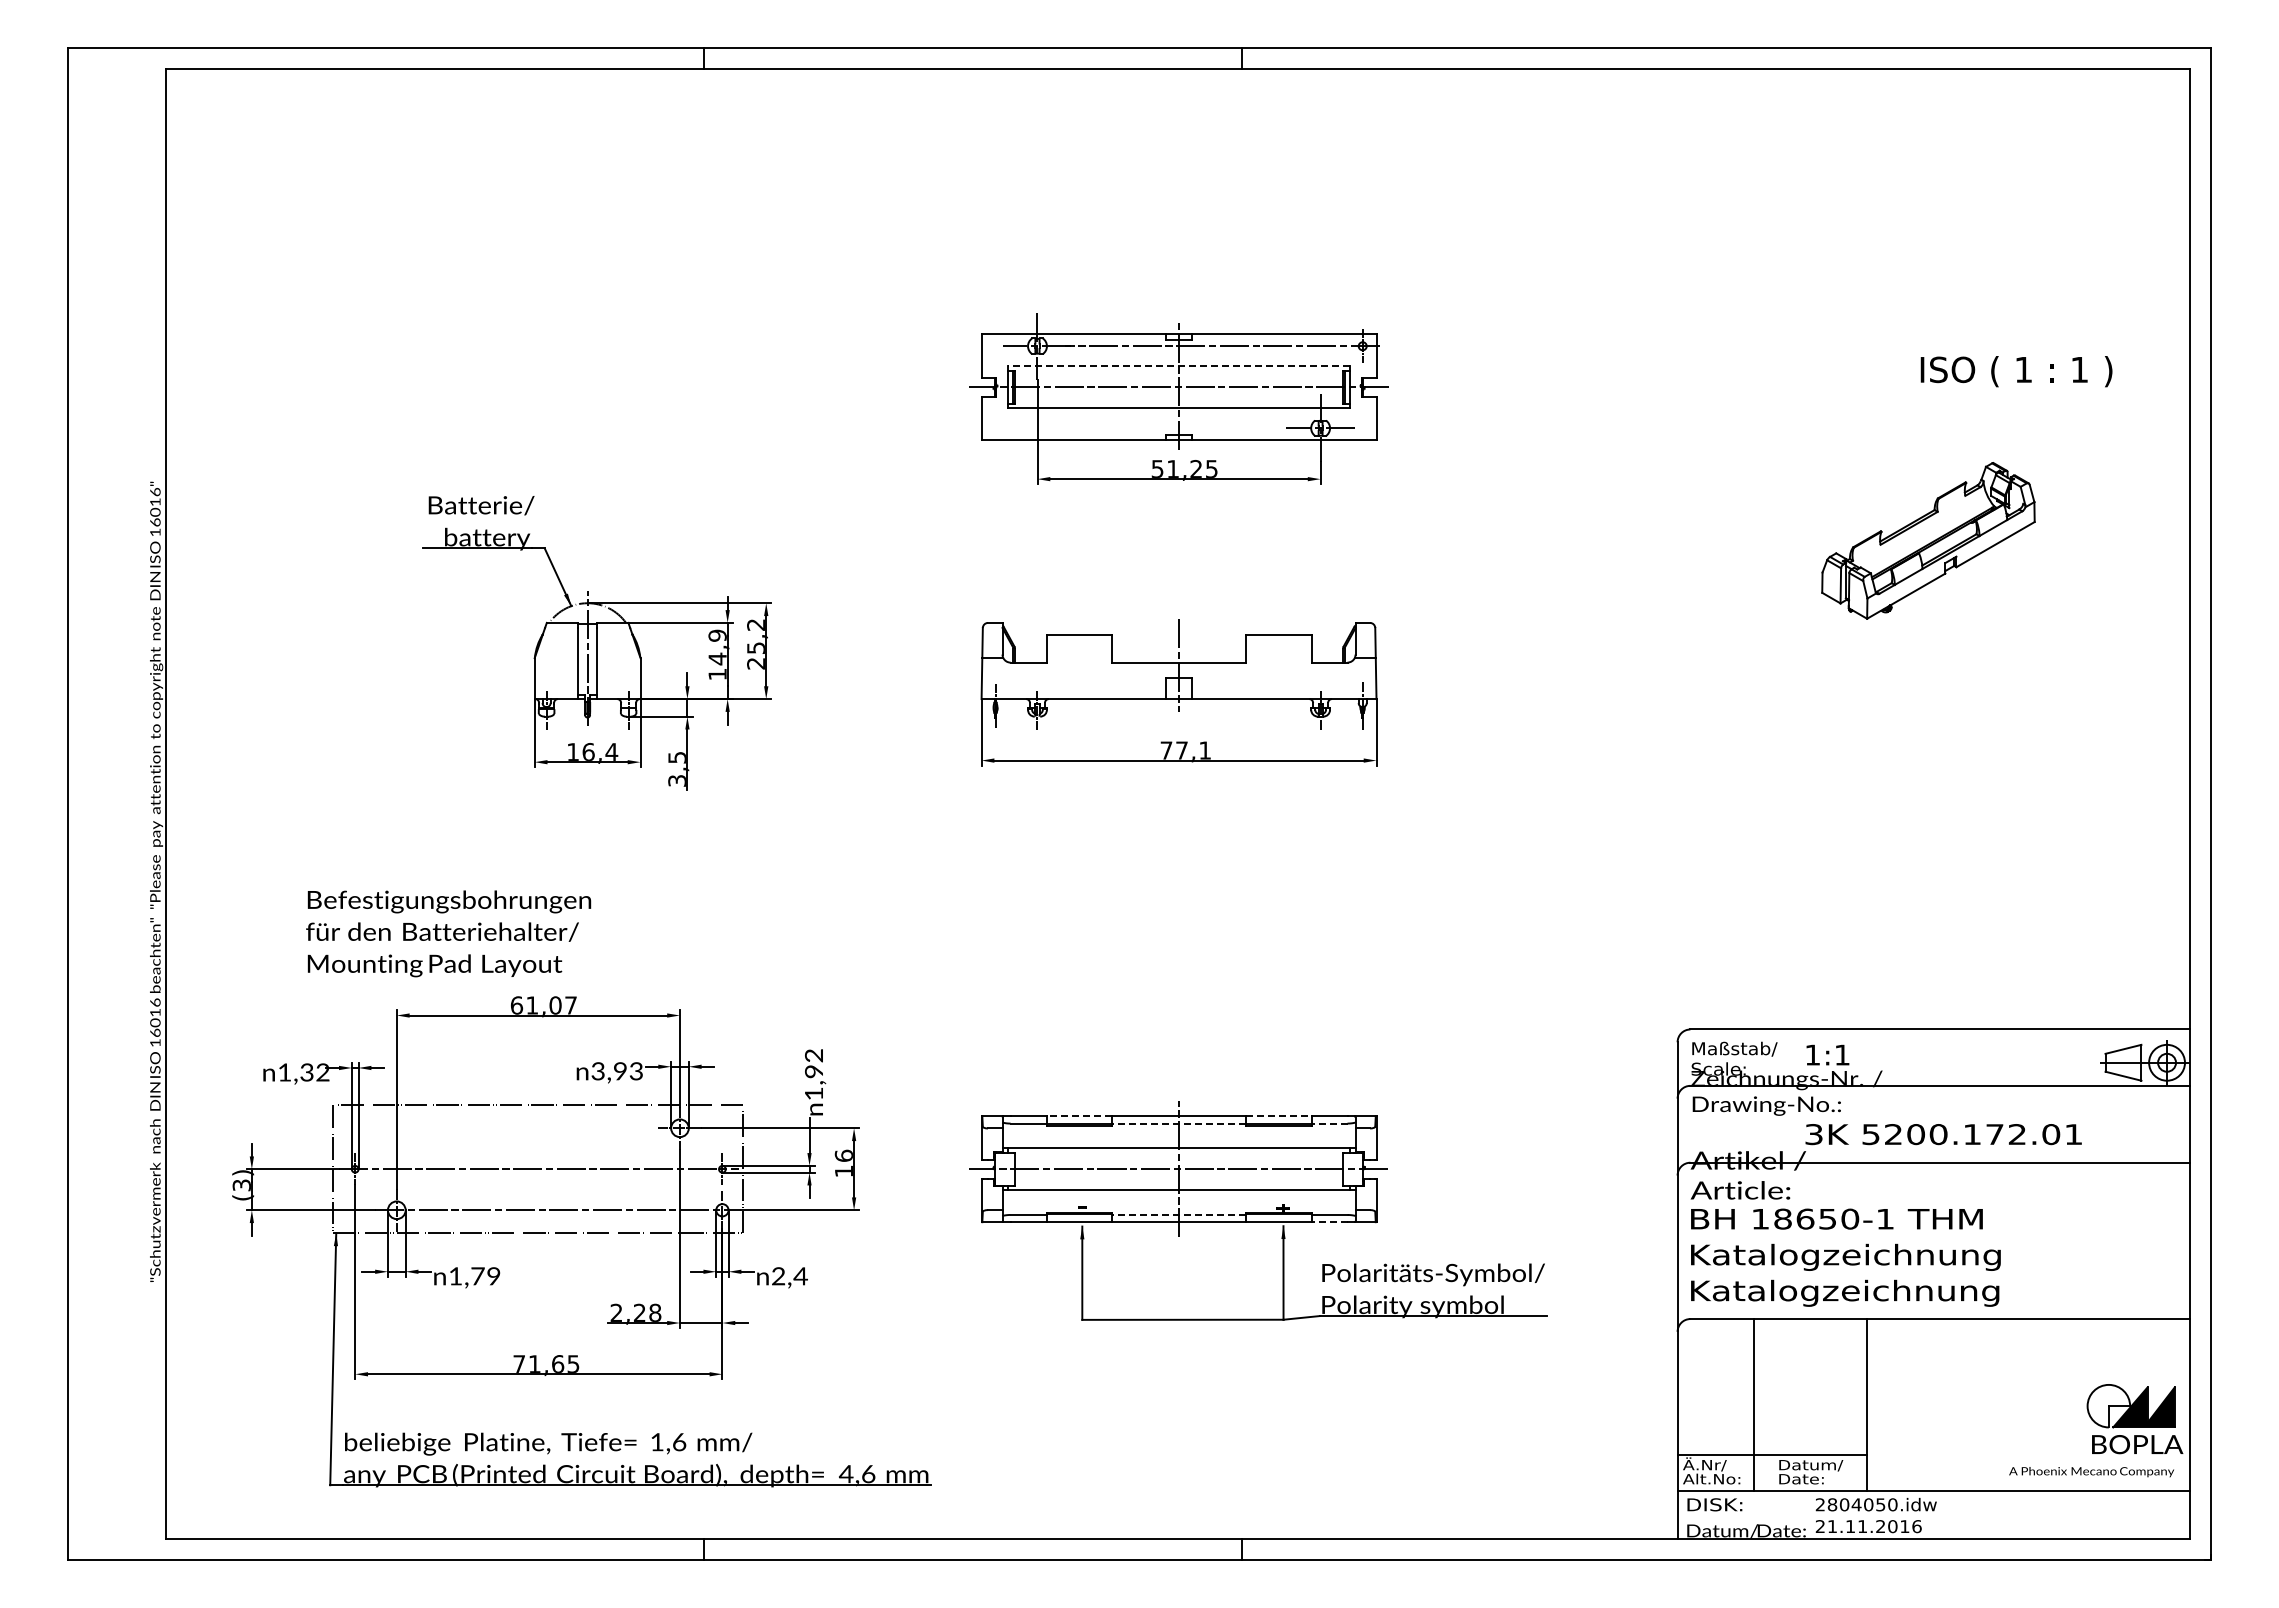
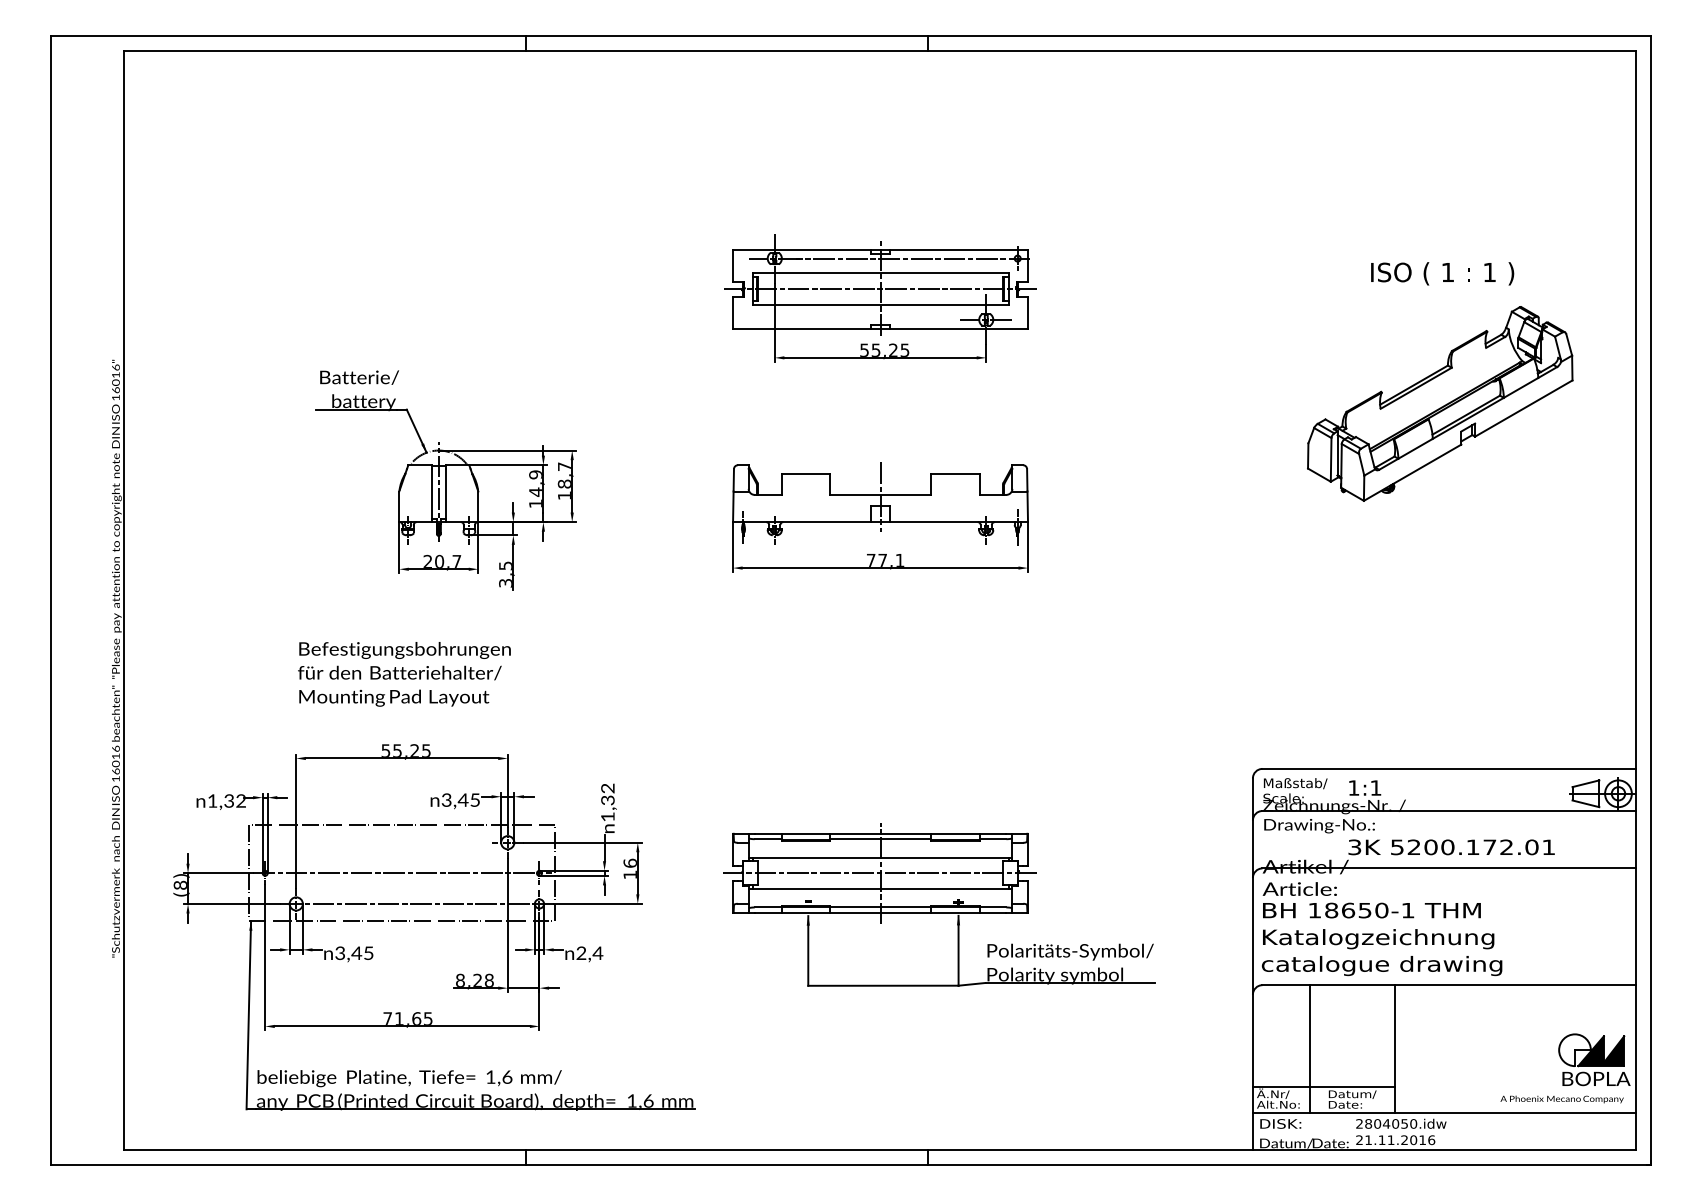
line: (1178, 366) -> (880, 273), dashed -> solid
text: (2016, 371) -> (1442, 273), moved
text: (1172, 468) -> (875, 349), 51,25 -> 55,25
part: (1928, 540) -> (1440, 403), size x1.67
text: (755, 644) -> (564, 481), 25,2 -> 18,7
text: (592, 751) -> (442, 561), 16,4 -> 20,7
text: (448, 933) -> (404, 674), moved
text: (543, 1005) -> (405, 751), 61,07 -> 55,25
text: (627, 1071) -> (468, 800), 3,93 -> 3,45
text: (814, 1071) -> (608, 800), 1,92 -> 1,32
line: (1079, 1116) -> (806, 833), dashed -> solid
line: (1279, 1116) -> (955, 833), dashed -> solid
line: (1178, 1123) -> (880, 839), dashed -> solid
line: (1329, 1123) -> (992, 839), dashed -> solid
text: (241, 1185) -> (180, 885), (3) -> (8)
line: (1178, 1214) -> (880, 907), dashed -> solid
line: (1329, 1222) -> (992, 913), dashed -> solid
text: (474, 1276) -> (354, 953), 1,79 -> 3,45
text: (1850, 1292) -> (1382, 965), Katalogzeichnung -> catalogue drawing
text: (616, 1312) -> (460, 980), 2,28 -> 8,28
text: (846, 1474) -> (632, 1101), 4,6 -> 1,6

